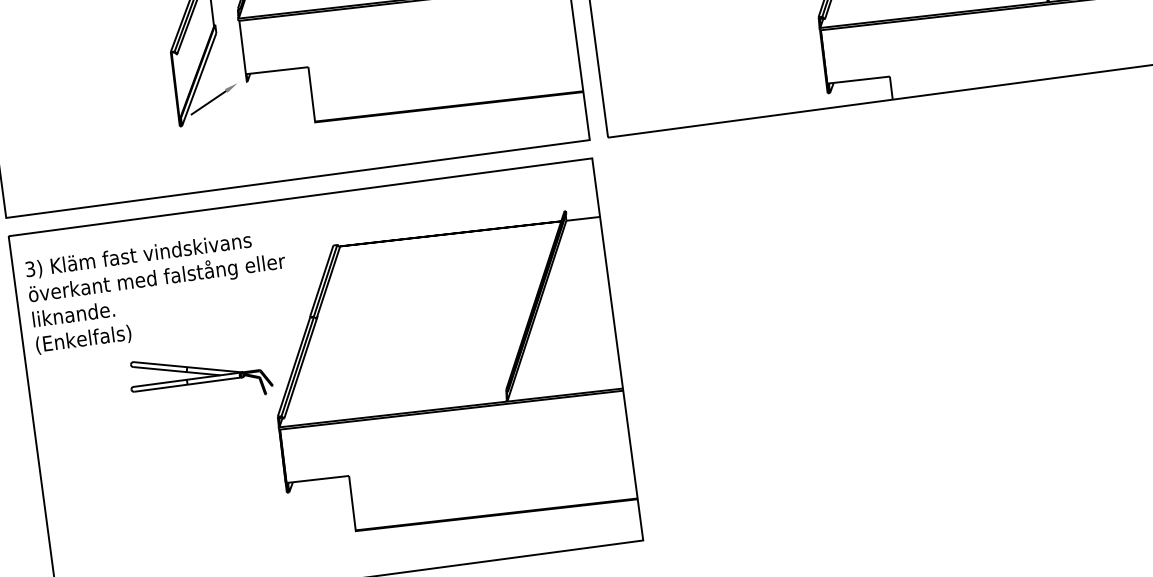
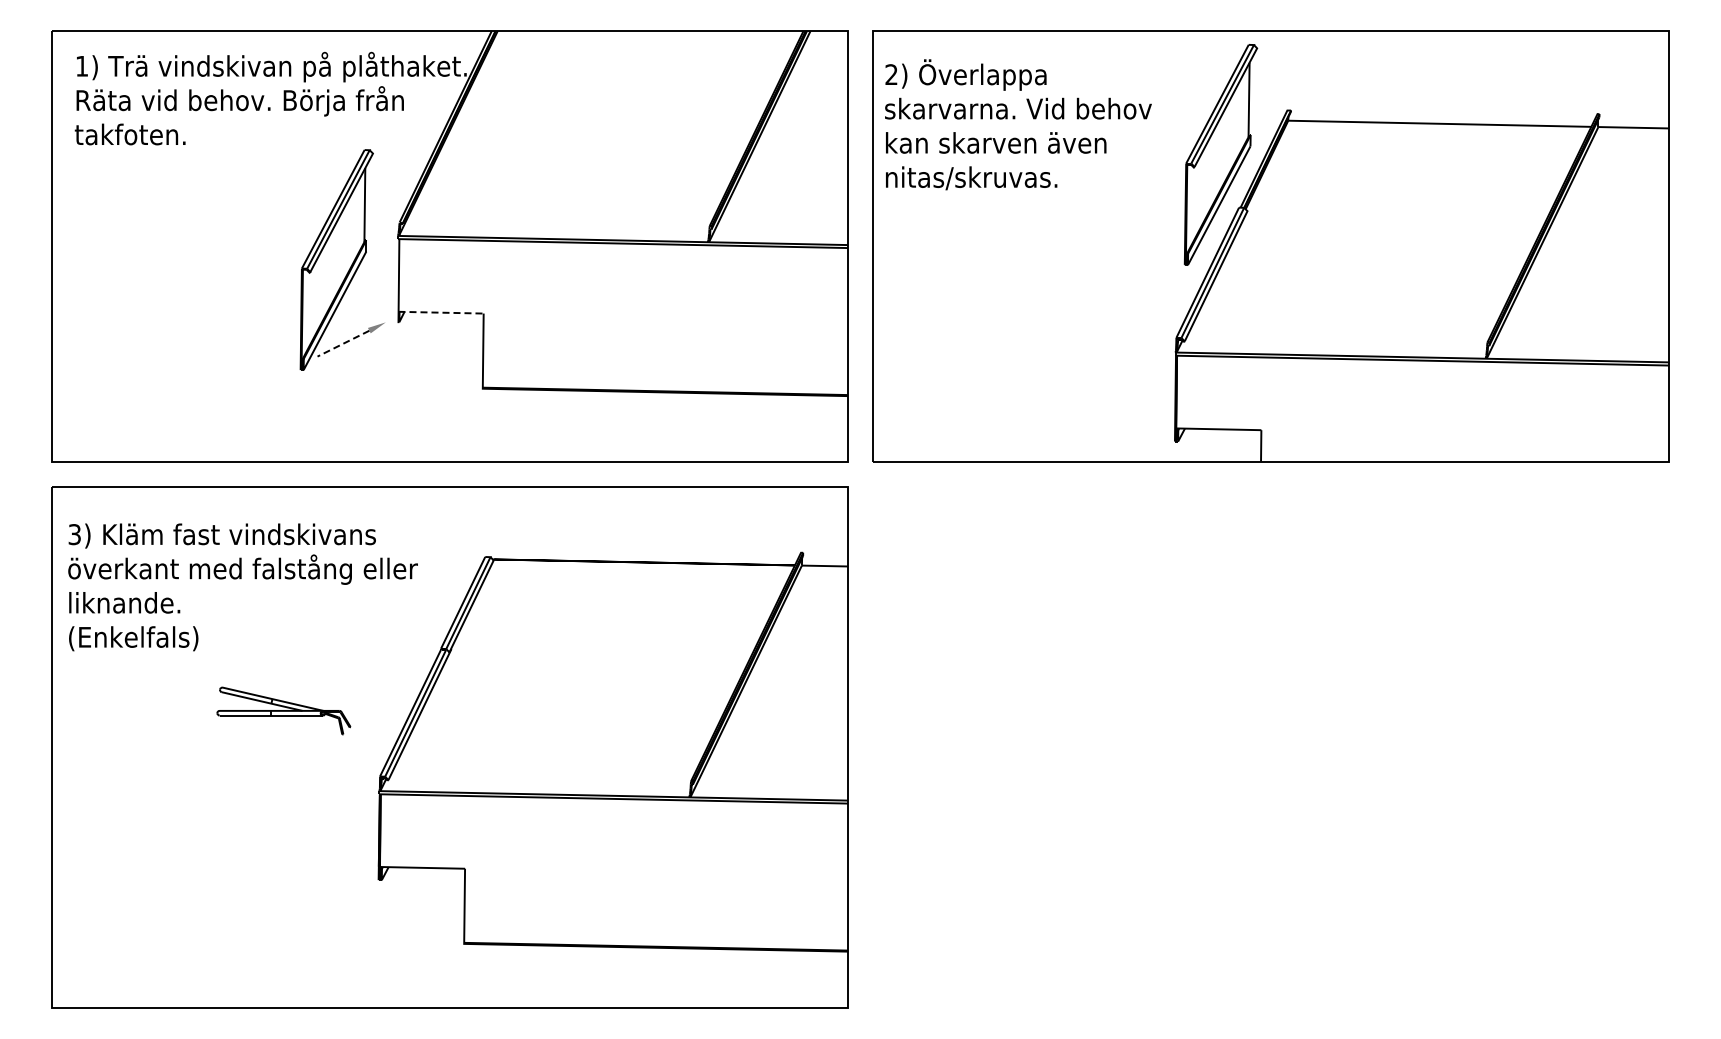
line: (277, 70) -> (441, 312), solid -> dashed
line: (208, 102) -> (343, 343), solid -> dashed
part: (200, 377) -> (283, 710), size x0.7

